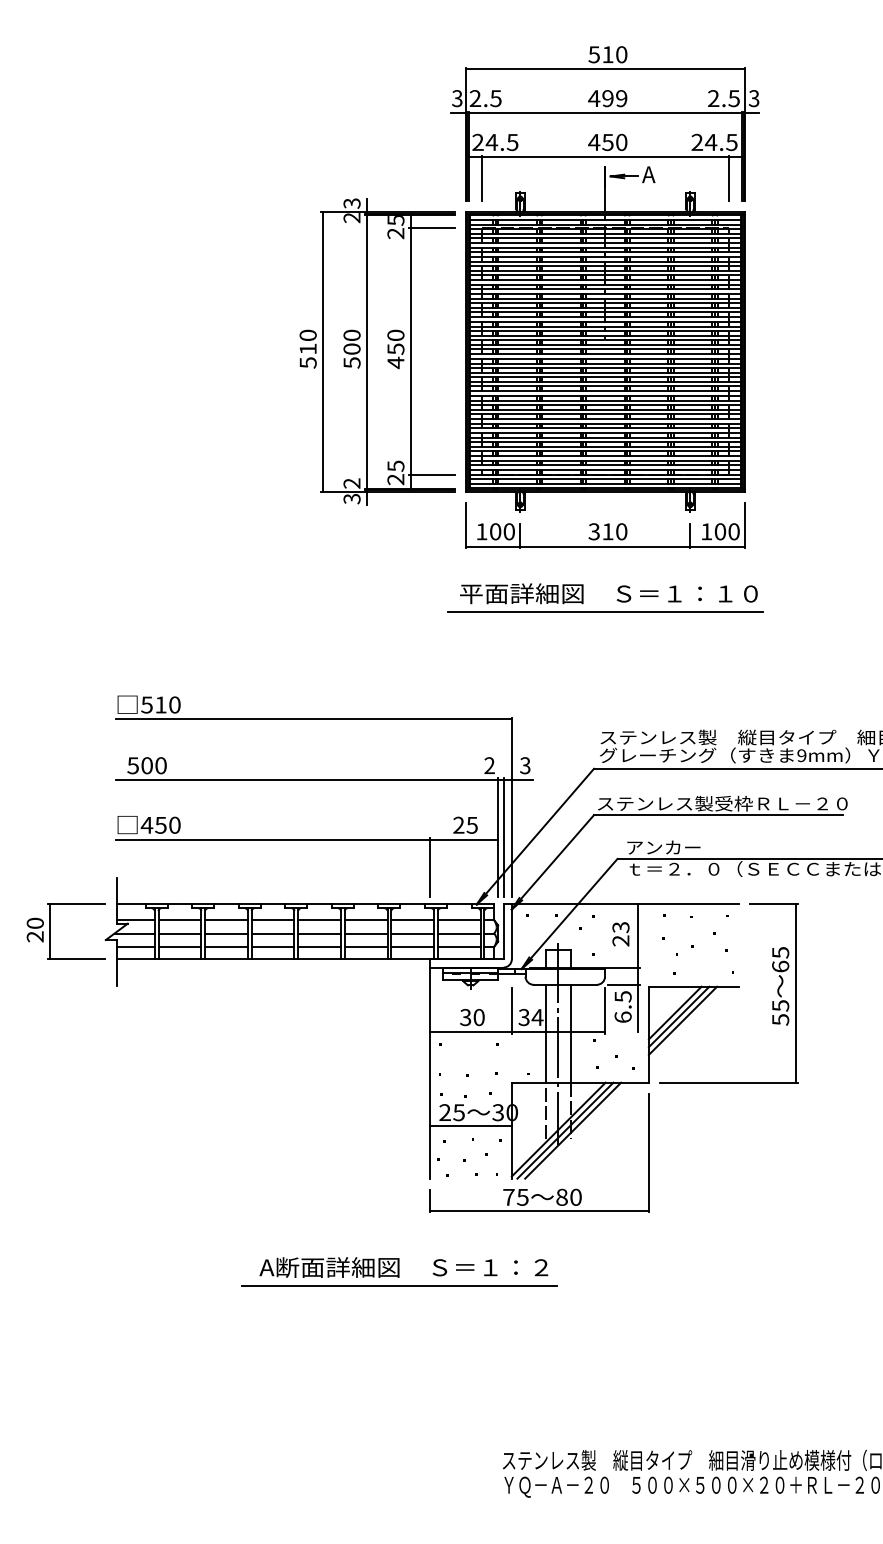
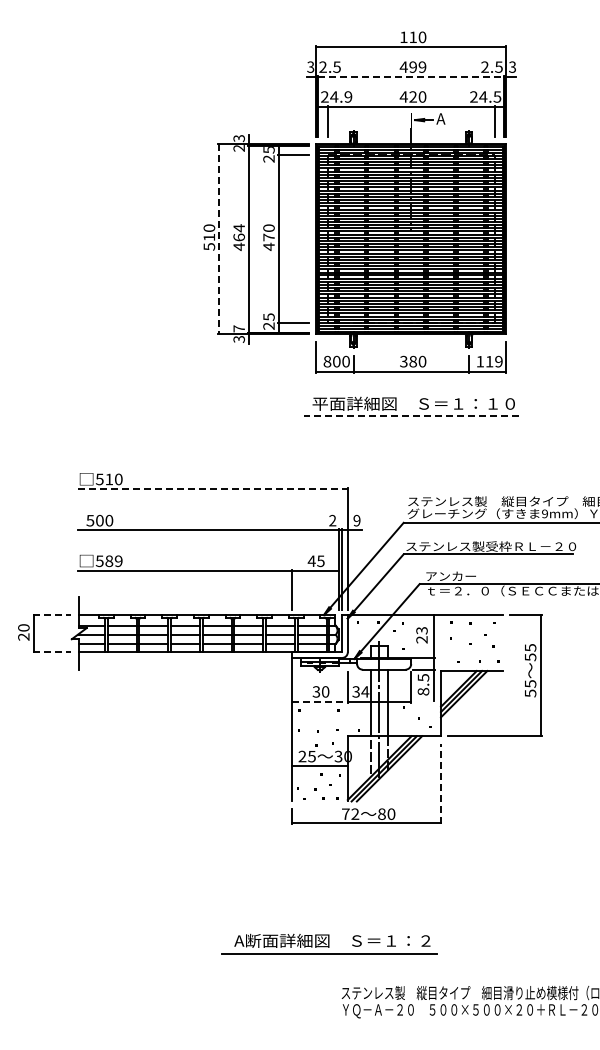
text: (593, 54) -> (403, 37), 510 -> 110
line: (605, 113) -> (411, 77), solid -> dashed
text: (512, 141) -> (348, 96), 24.5 -> 24.9
text: (606, 141) -> (412, 96), 450 -> 420
text: (351, 349) -> (238, 237), 500 -> 464
text: (395, 349) -> (268, 237), 450 -> 470
line: (323, 352) -> (219, 239), solid -> dashed
text: (351, 482) -> (238, 328), 2 -> 7
text: (481, 531) -> (327, 361), 100 -> 800
text: (608, 531) -> (413, 361), 310 -> 380
text: (726, 531) -> (493, 361), 100 -> 119
line: (604, 612) -> (410, 416), solid -> dashed
line: (314, 719) -> (213, 489), solid -> dashed
text: (524, 765) -> (356, 520), 3 -> 9
text: (458, 824) -> (311, 560), 25 -> 45
text: (159, 825) -> (108, 561), 450 -> 589
line: (77, 905) -> (52, 615), solid -> dashed
line: (77, 959) -> (52, 652), solid -> dashed
text: (780, 966) -> (530, 657), 65 -> 55
text: (623, 1016) -> (423, 691), 6.5 -> 8.5
line: (470, 1031) -> (319, 701), solid -> dashed
line: (649, 1152) -> (441, 783), solid -> dashed
text: (523, 1196) -> (355, 813), 75 -> 72
part: (399, 1271) -> (329, 943), moved

